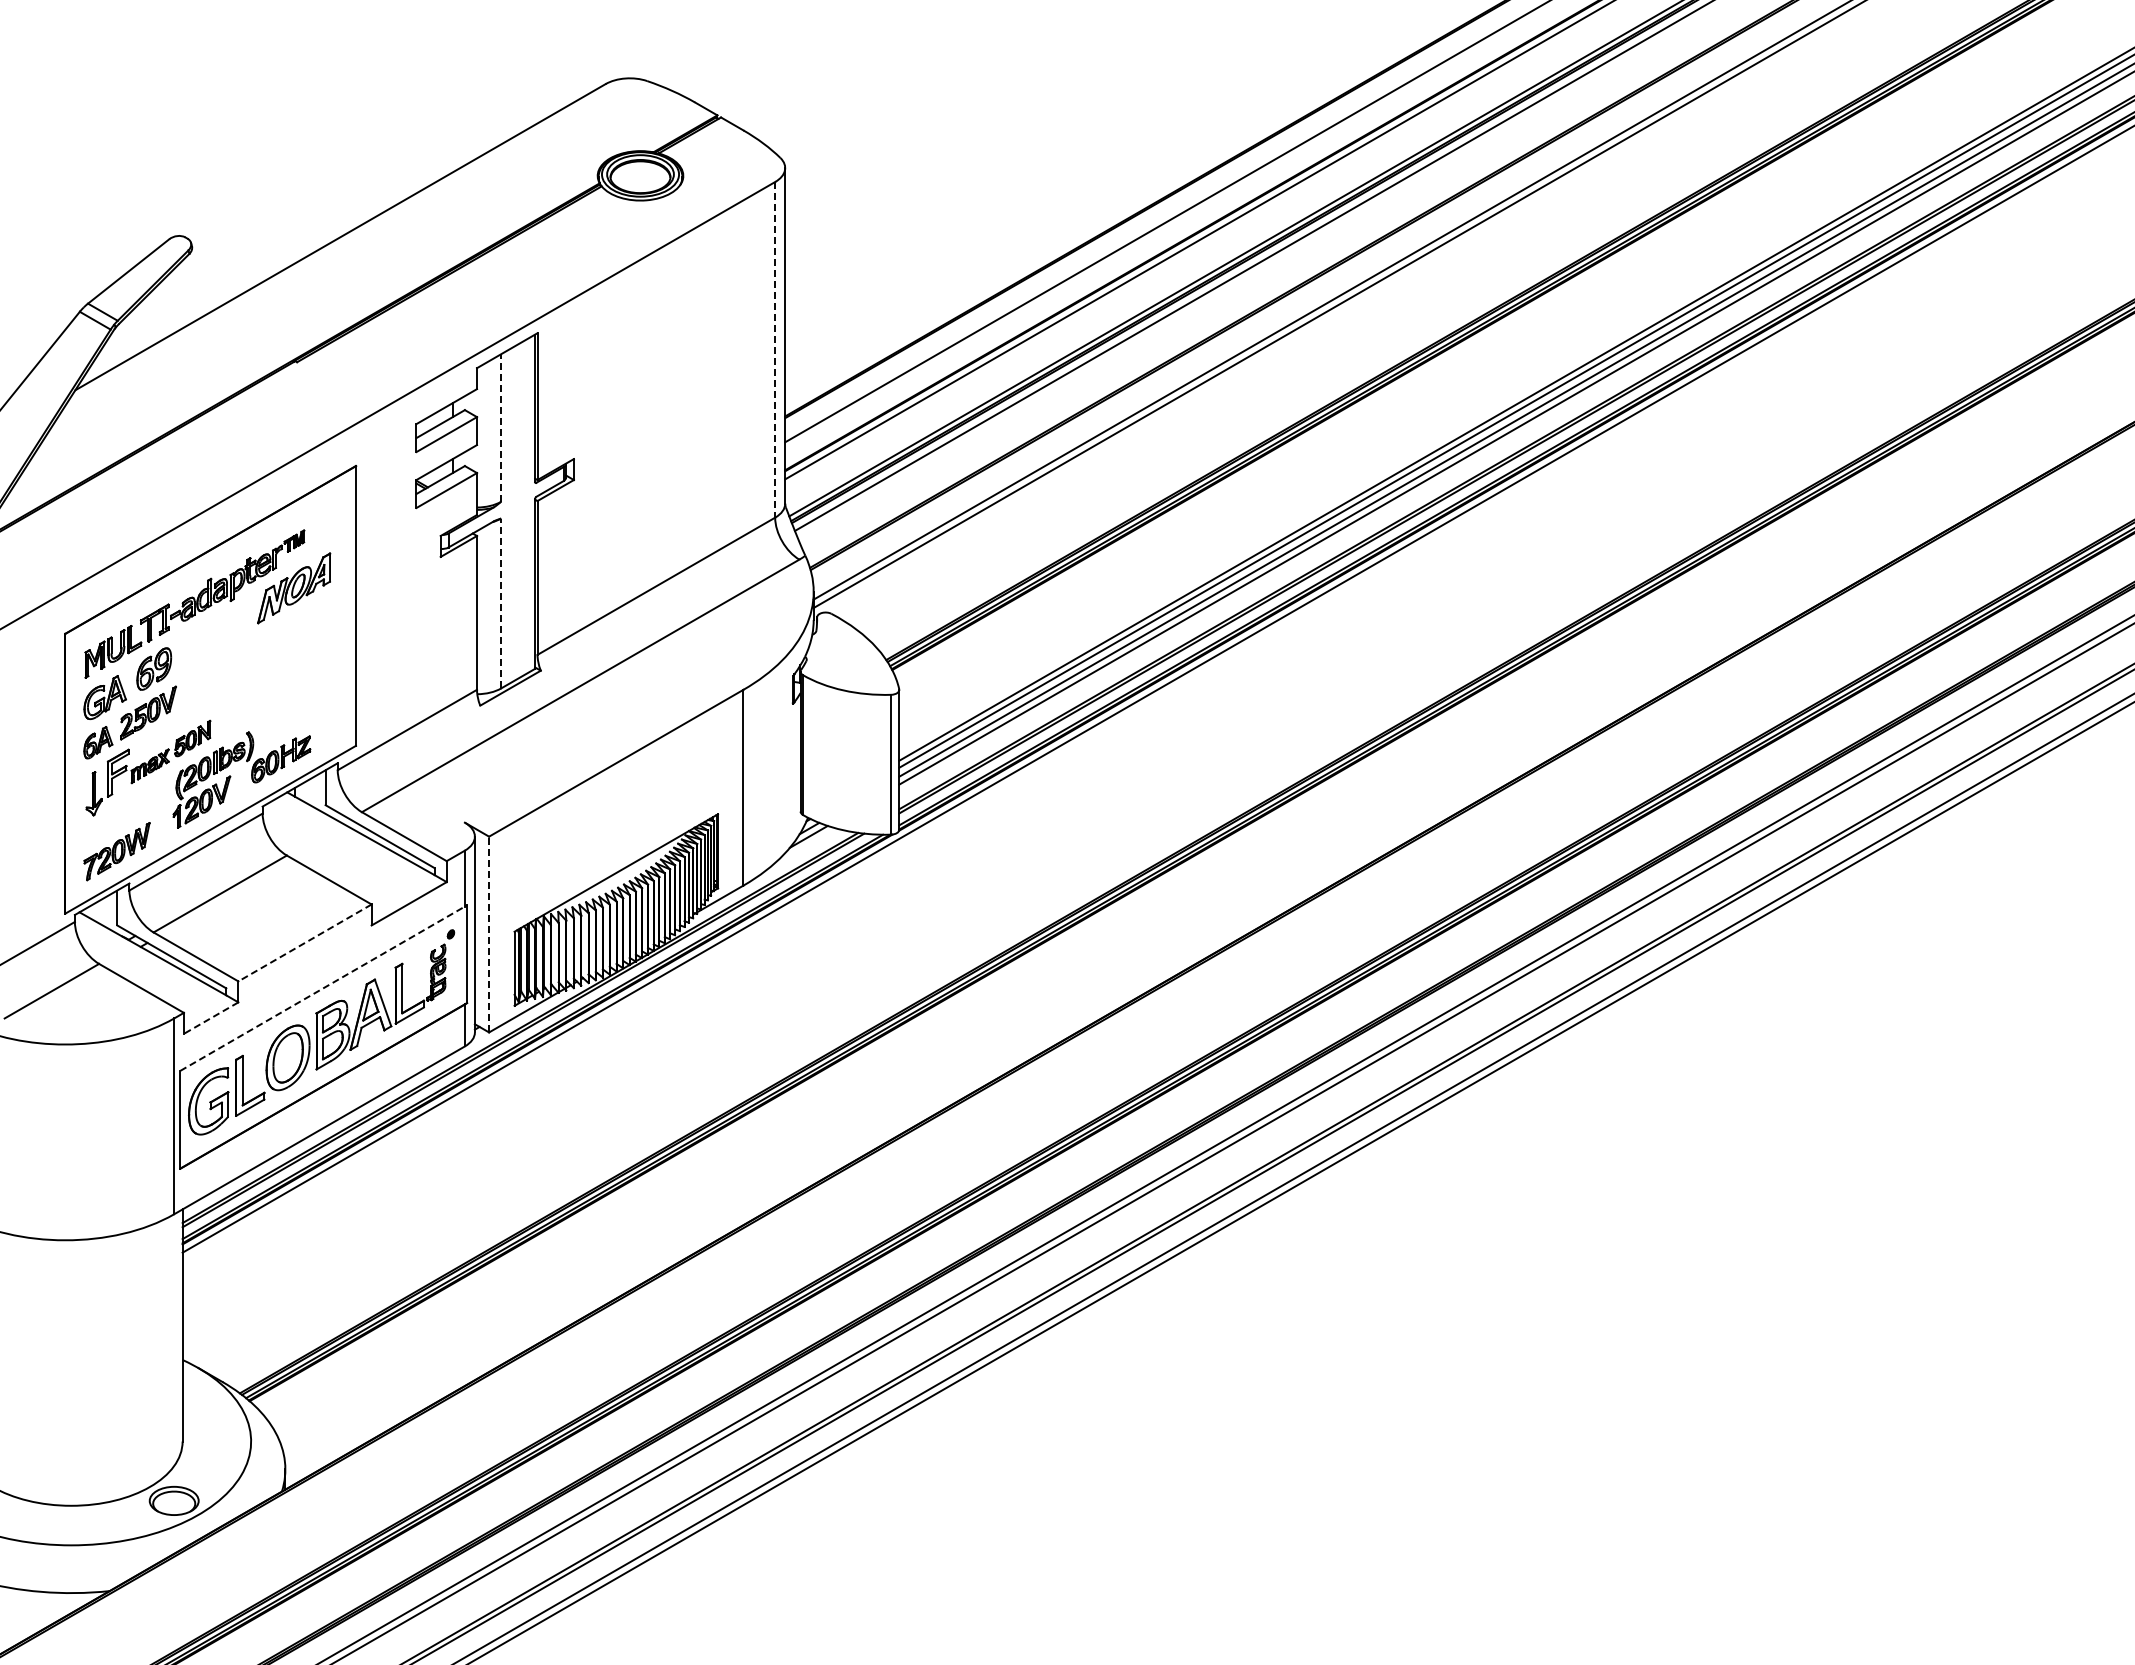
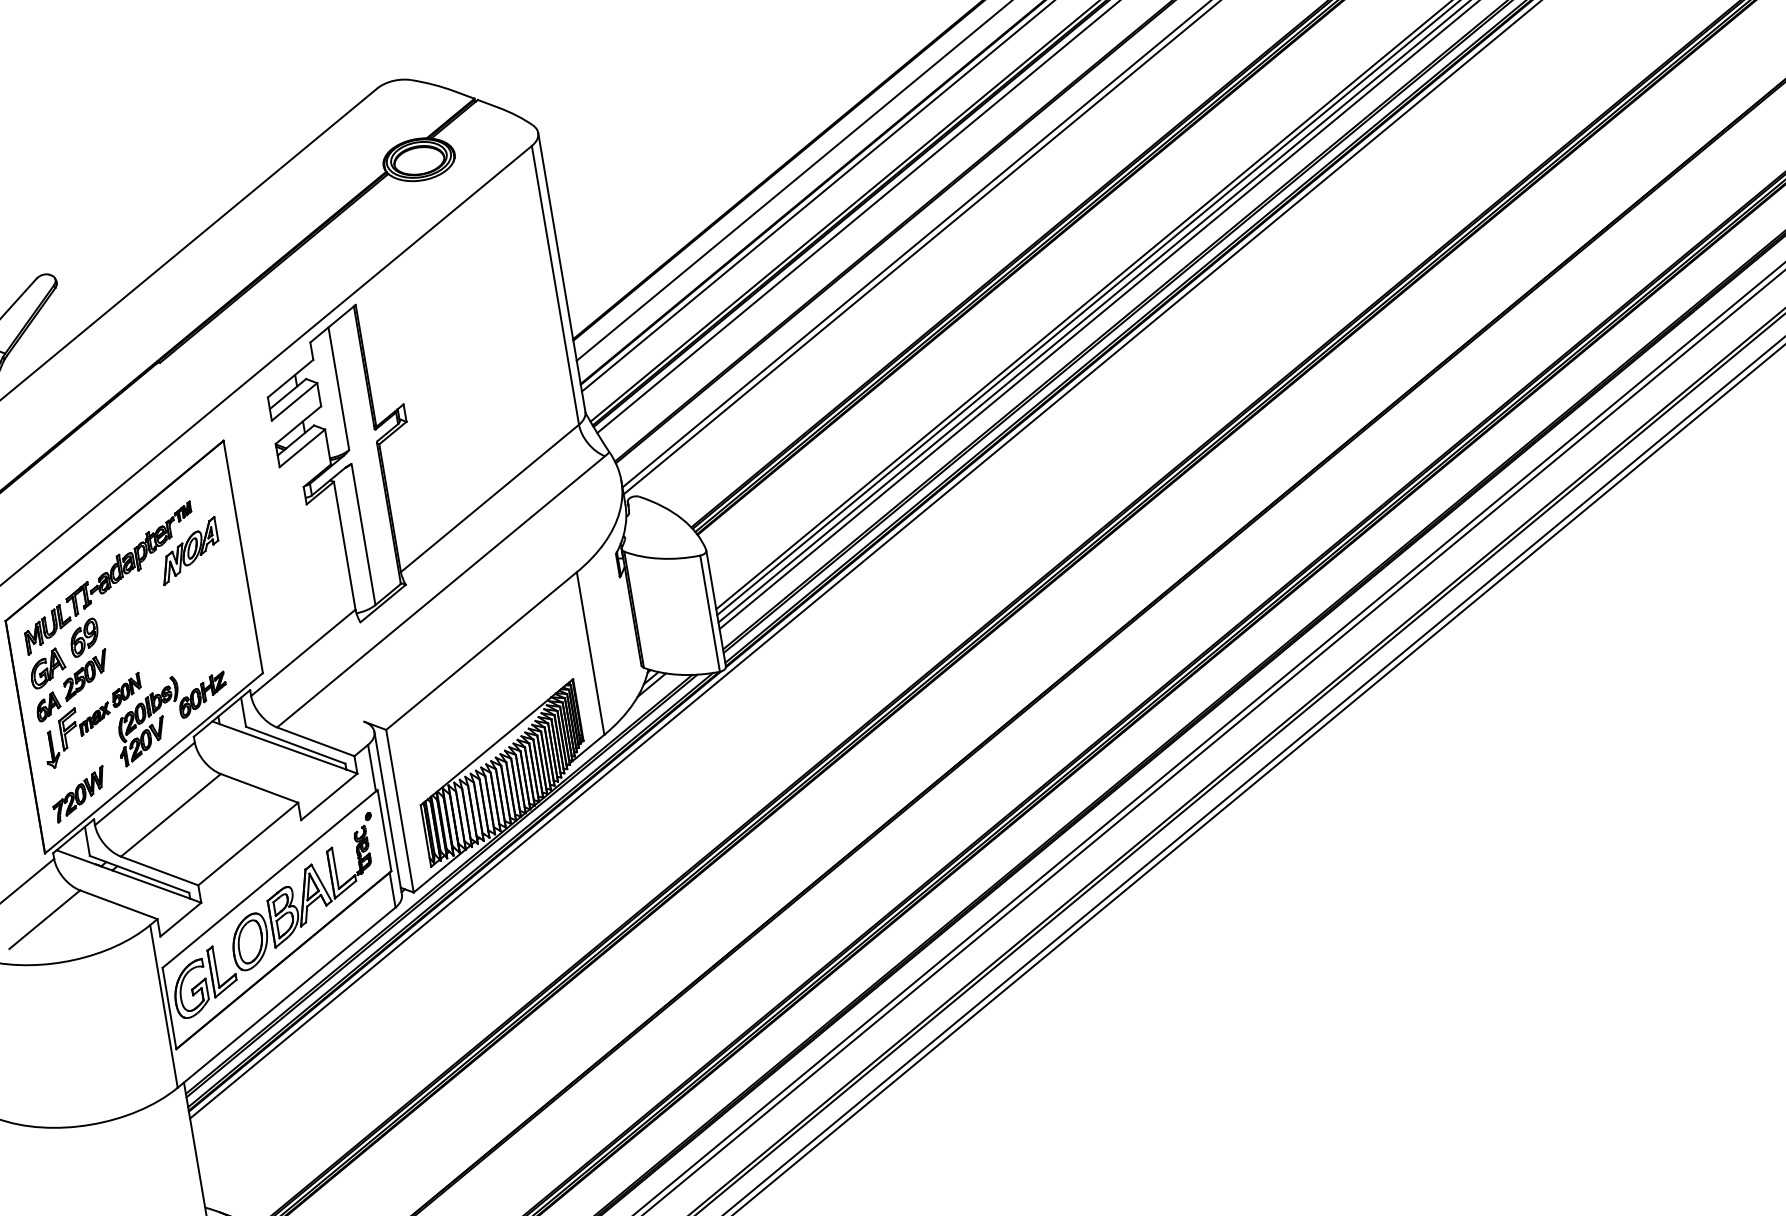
line: (775, 349) -> (555, 285), dashed -> solid
line: (501, 427) -> (339, 388), dashed -> solid
line: (501, 603) -> (363, 534), dashed -> solid
line: (489, 934) -> (400, 811), dashed -> solid
line: (305, 942) -> (248, 843), dashed -> solid
line: (323, 988) -> (269, 879), dashed -> solid
line: (210, 1018) -> (180, 920), dashed -> solid

